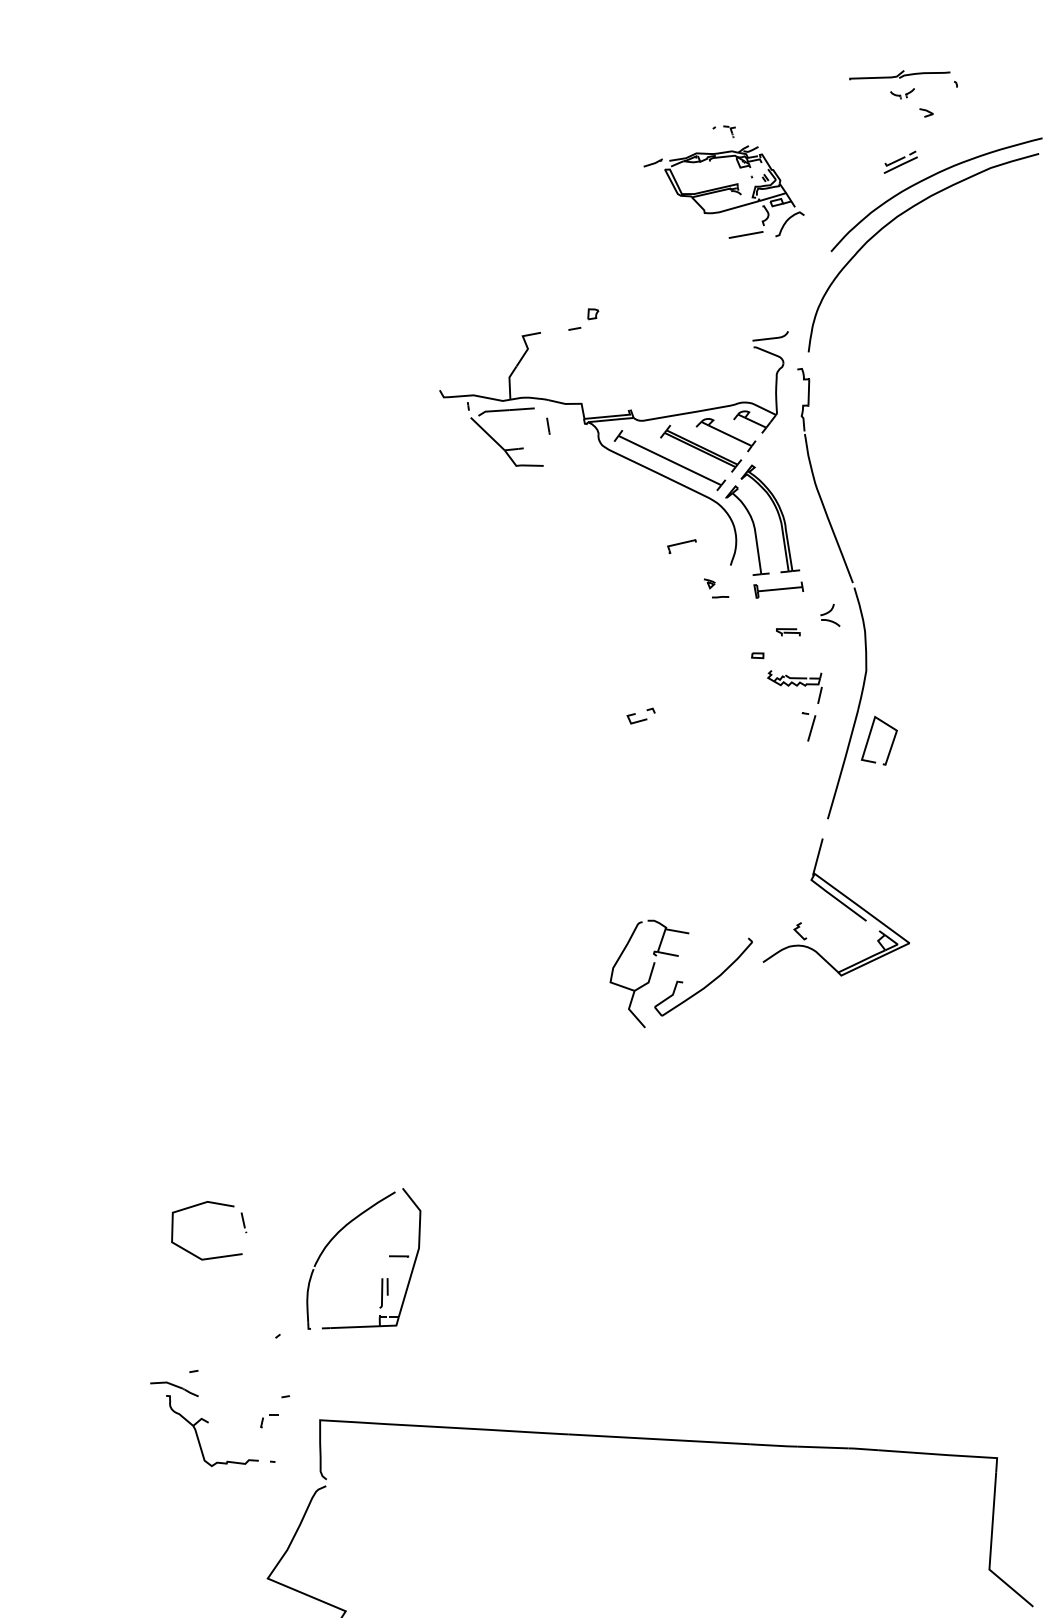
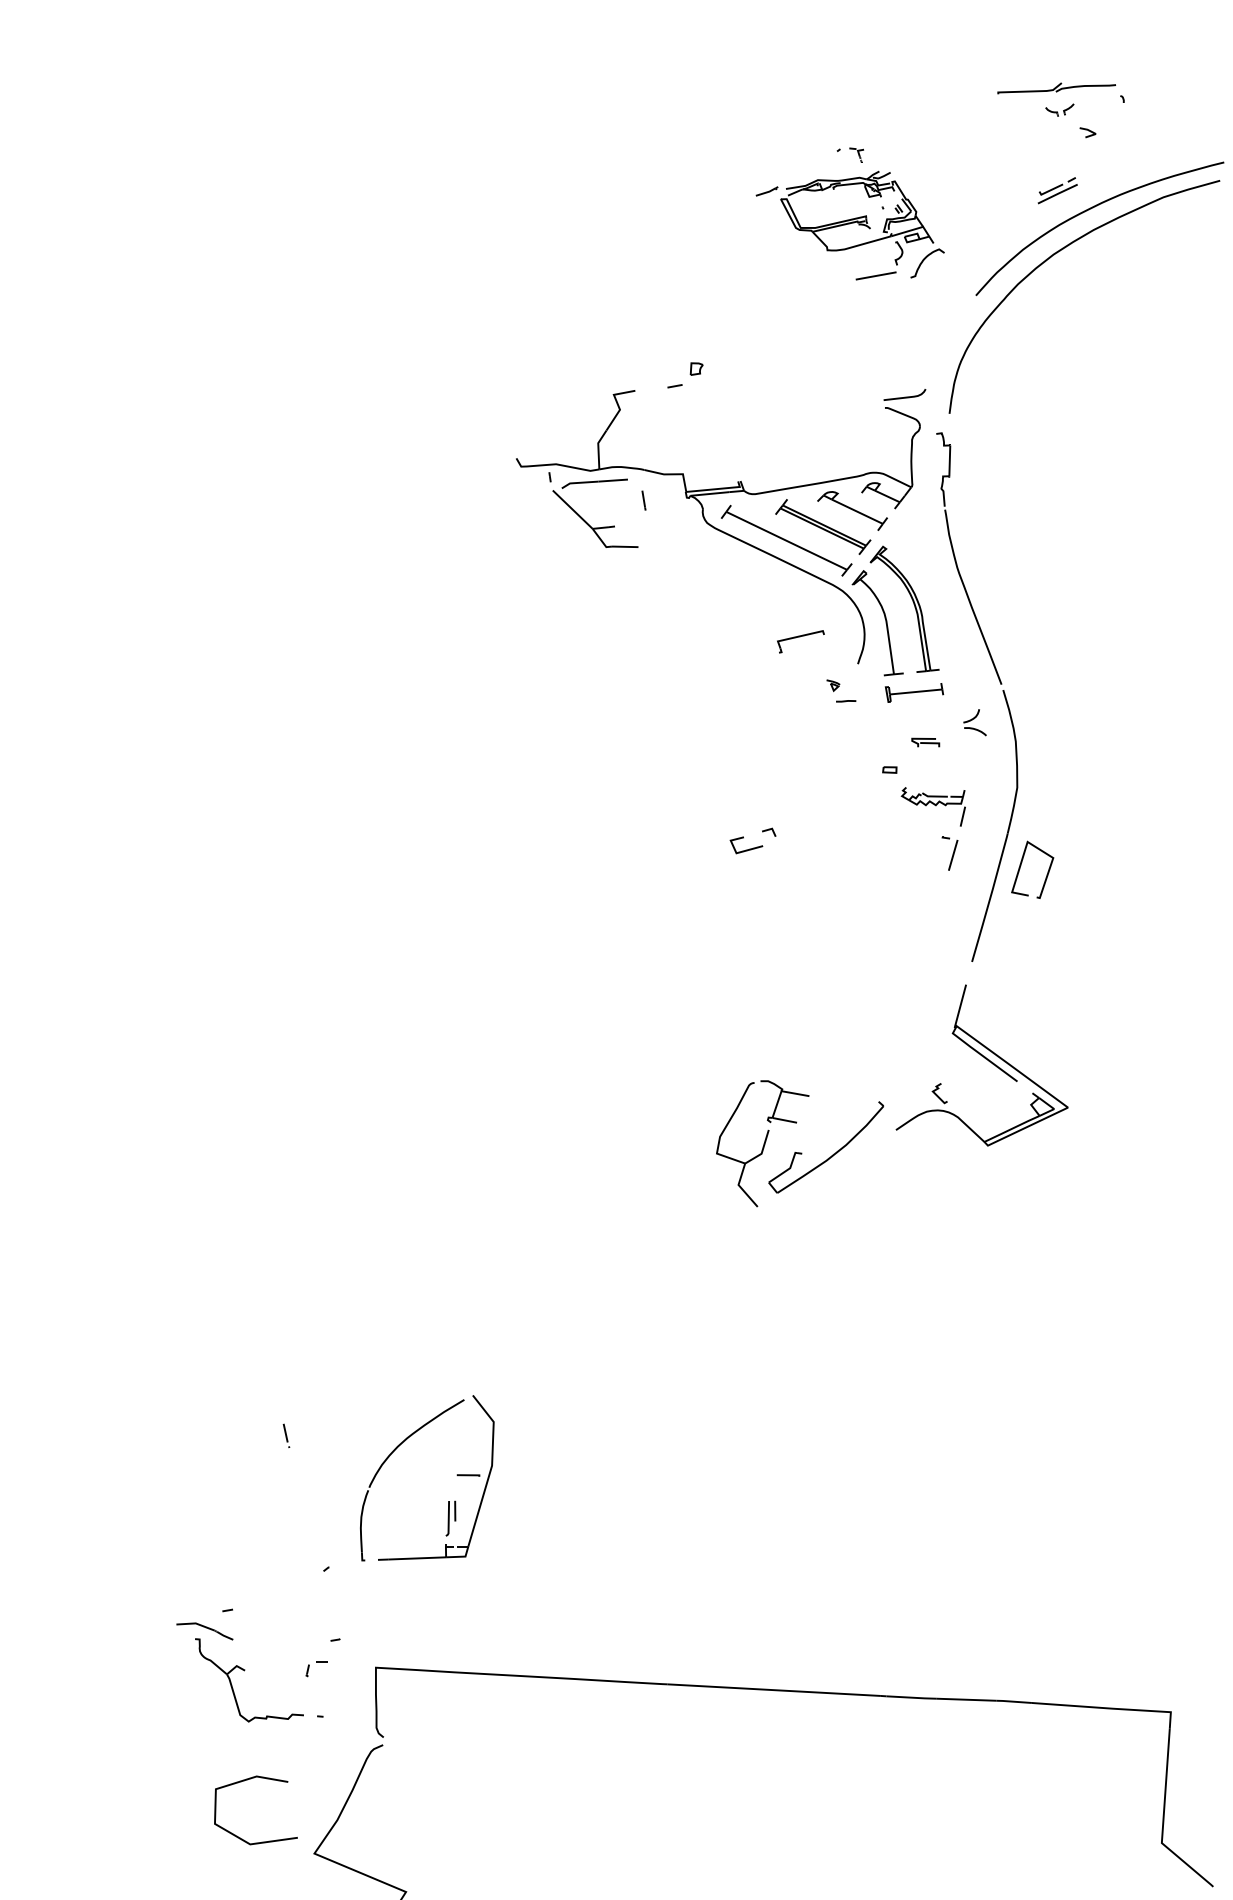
part: (681, 546) -> (800, 641), size x1.4
part: (640, 715) -> (752, 840), size x1.4
curve: (199, 1205) -> (247, 1780), moved

